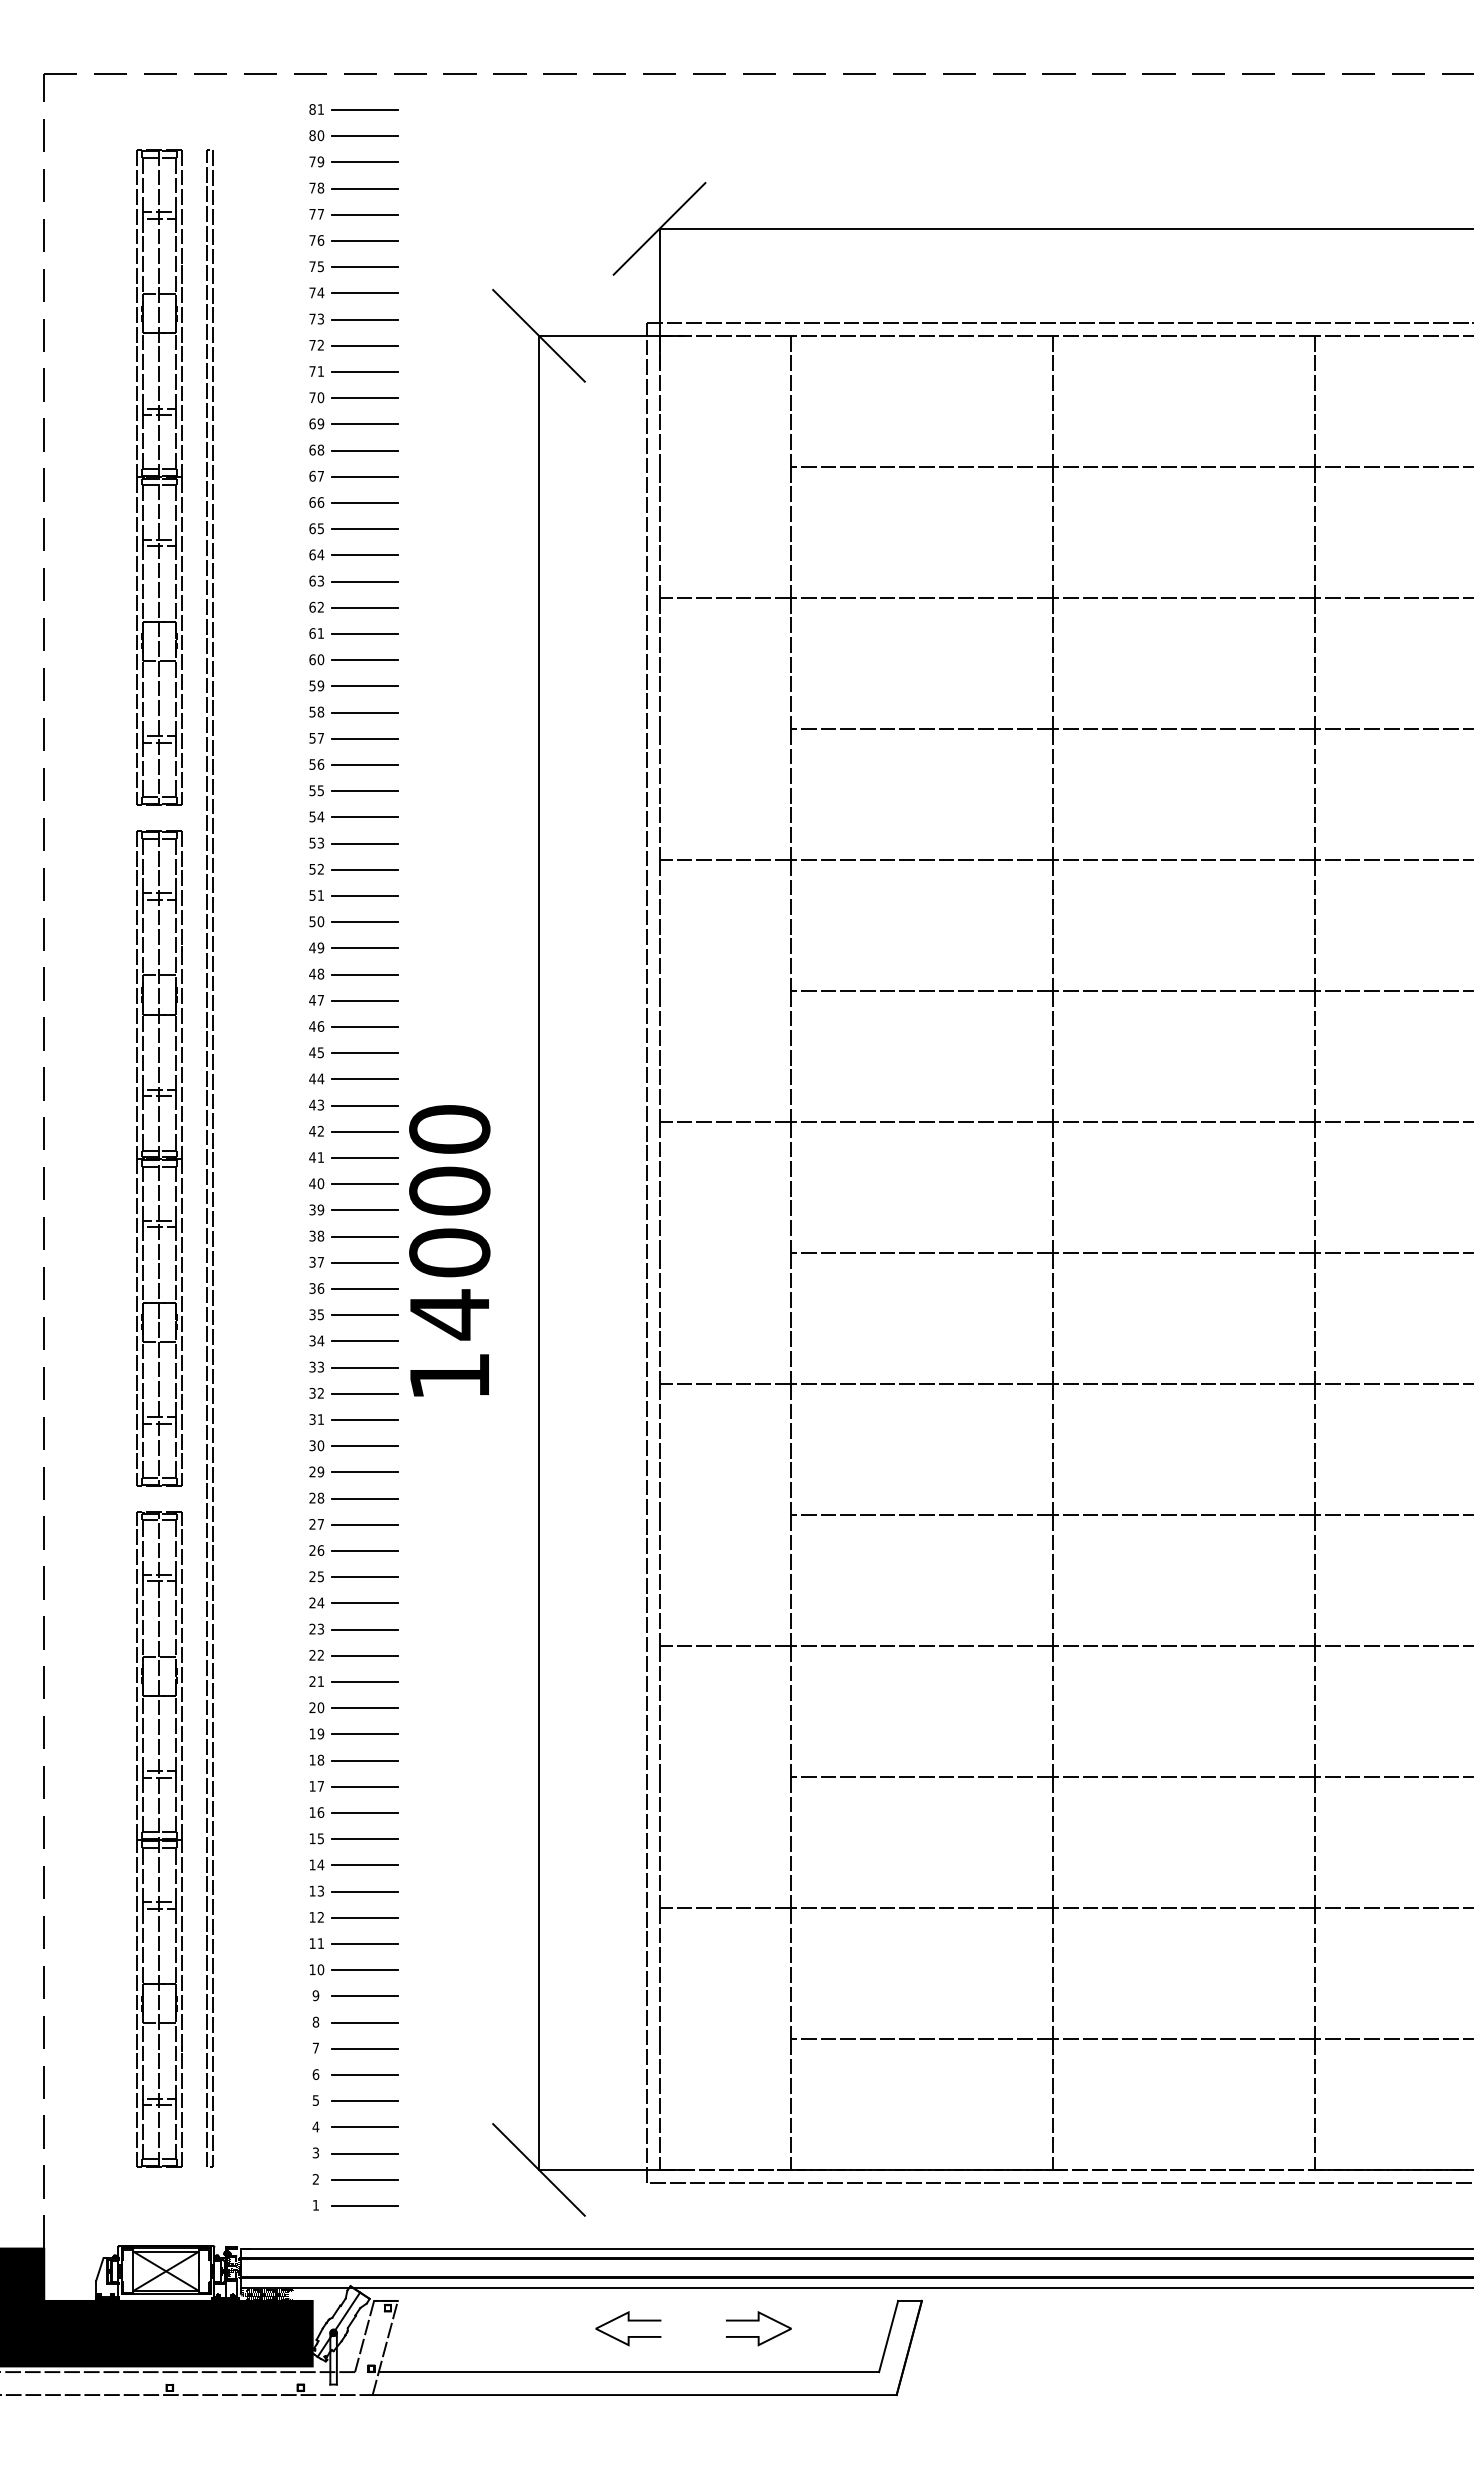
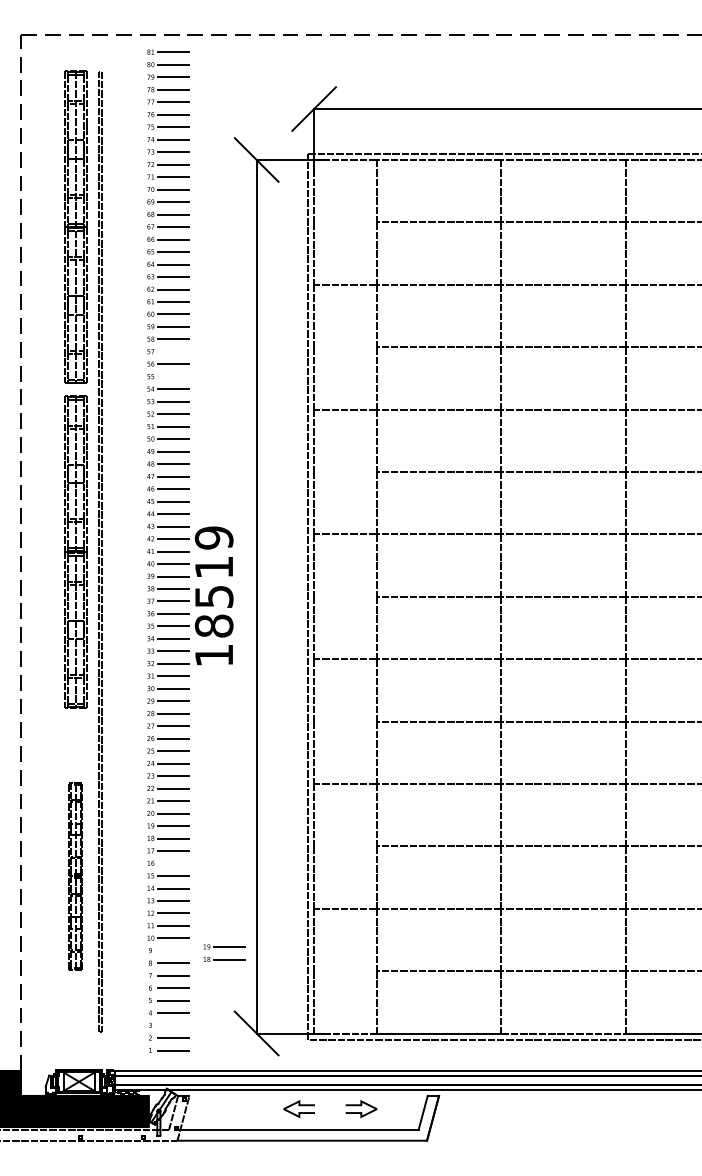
line: (364, 737) -> (173, 351), removed
line: (364, 790) -> (173, 376), removed
text: (448, 1222) -> (213, 582), 14000 -> 18519
line: (364, 1812) -> (173, 863), removed
part: (158, 1838) -> (75, 875), size x0.6
line: (364, 1995) -> (173, 950), removed
part: (471, 1999) -> (224, 952), added
line: (364, 2153) -> (173, 1025), removed

